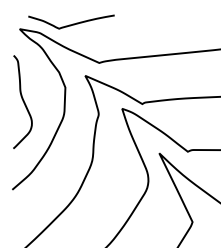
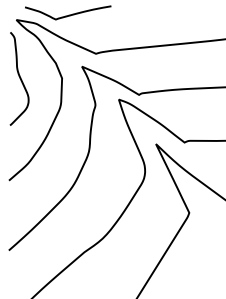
curve: (22, 101) -> (19, 78), moved

